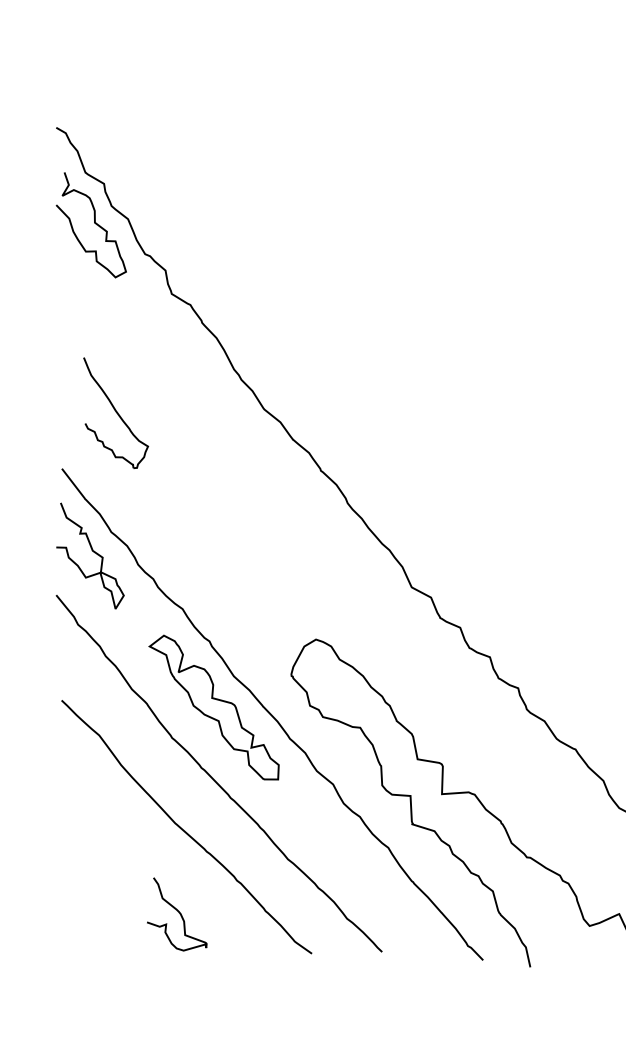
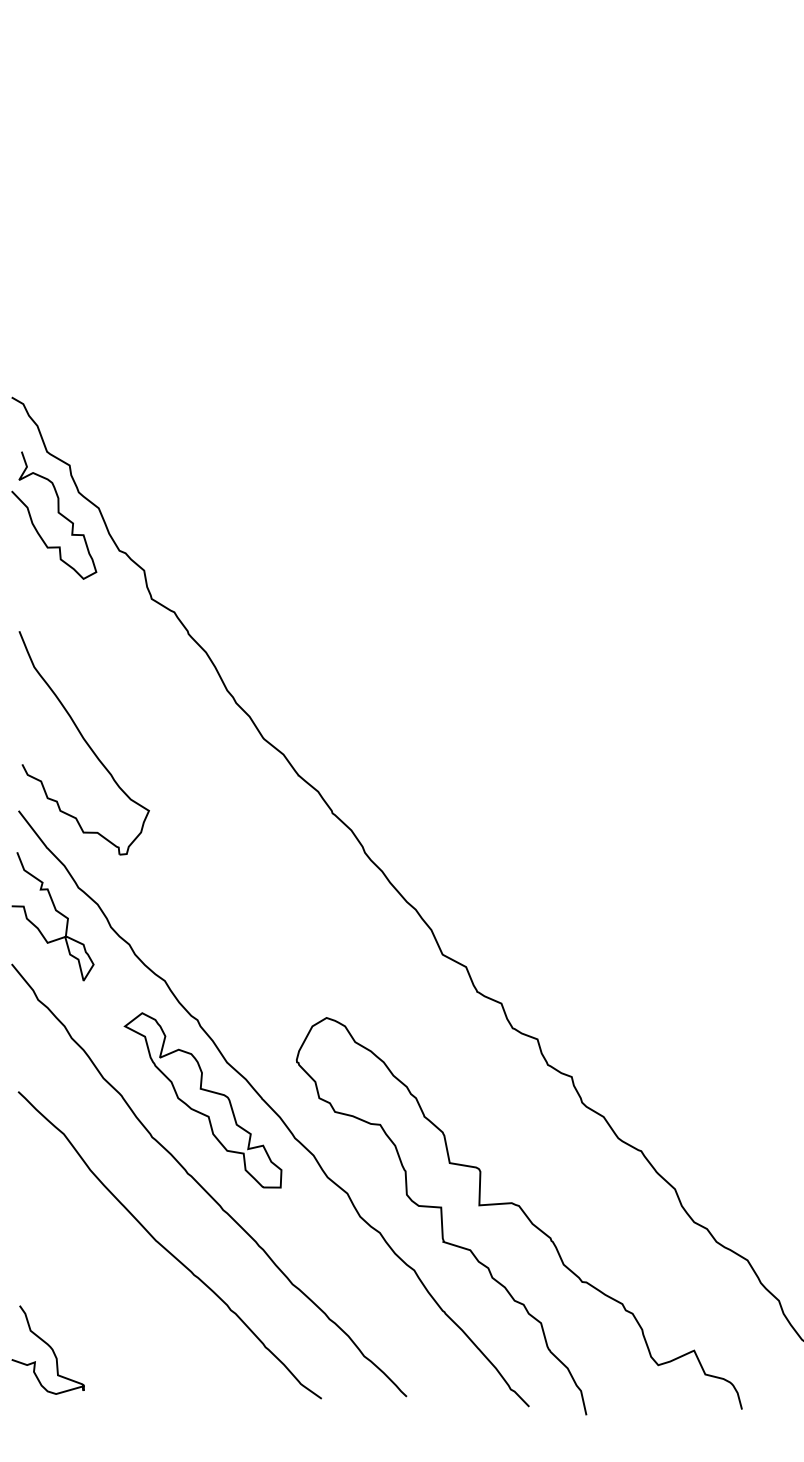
part: (115, 413) -> (83, 743), size x1.67
curve: (178, 912) -> (49, 1347), moved

